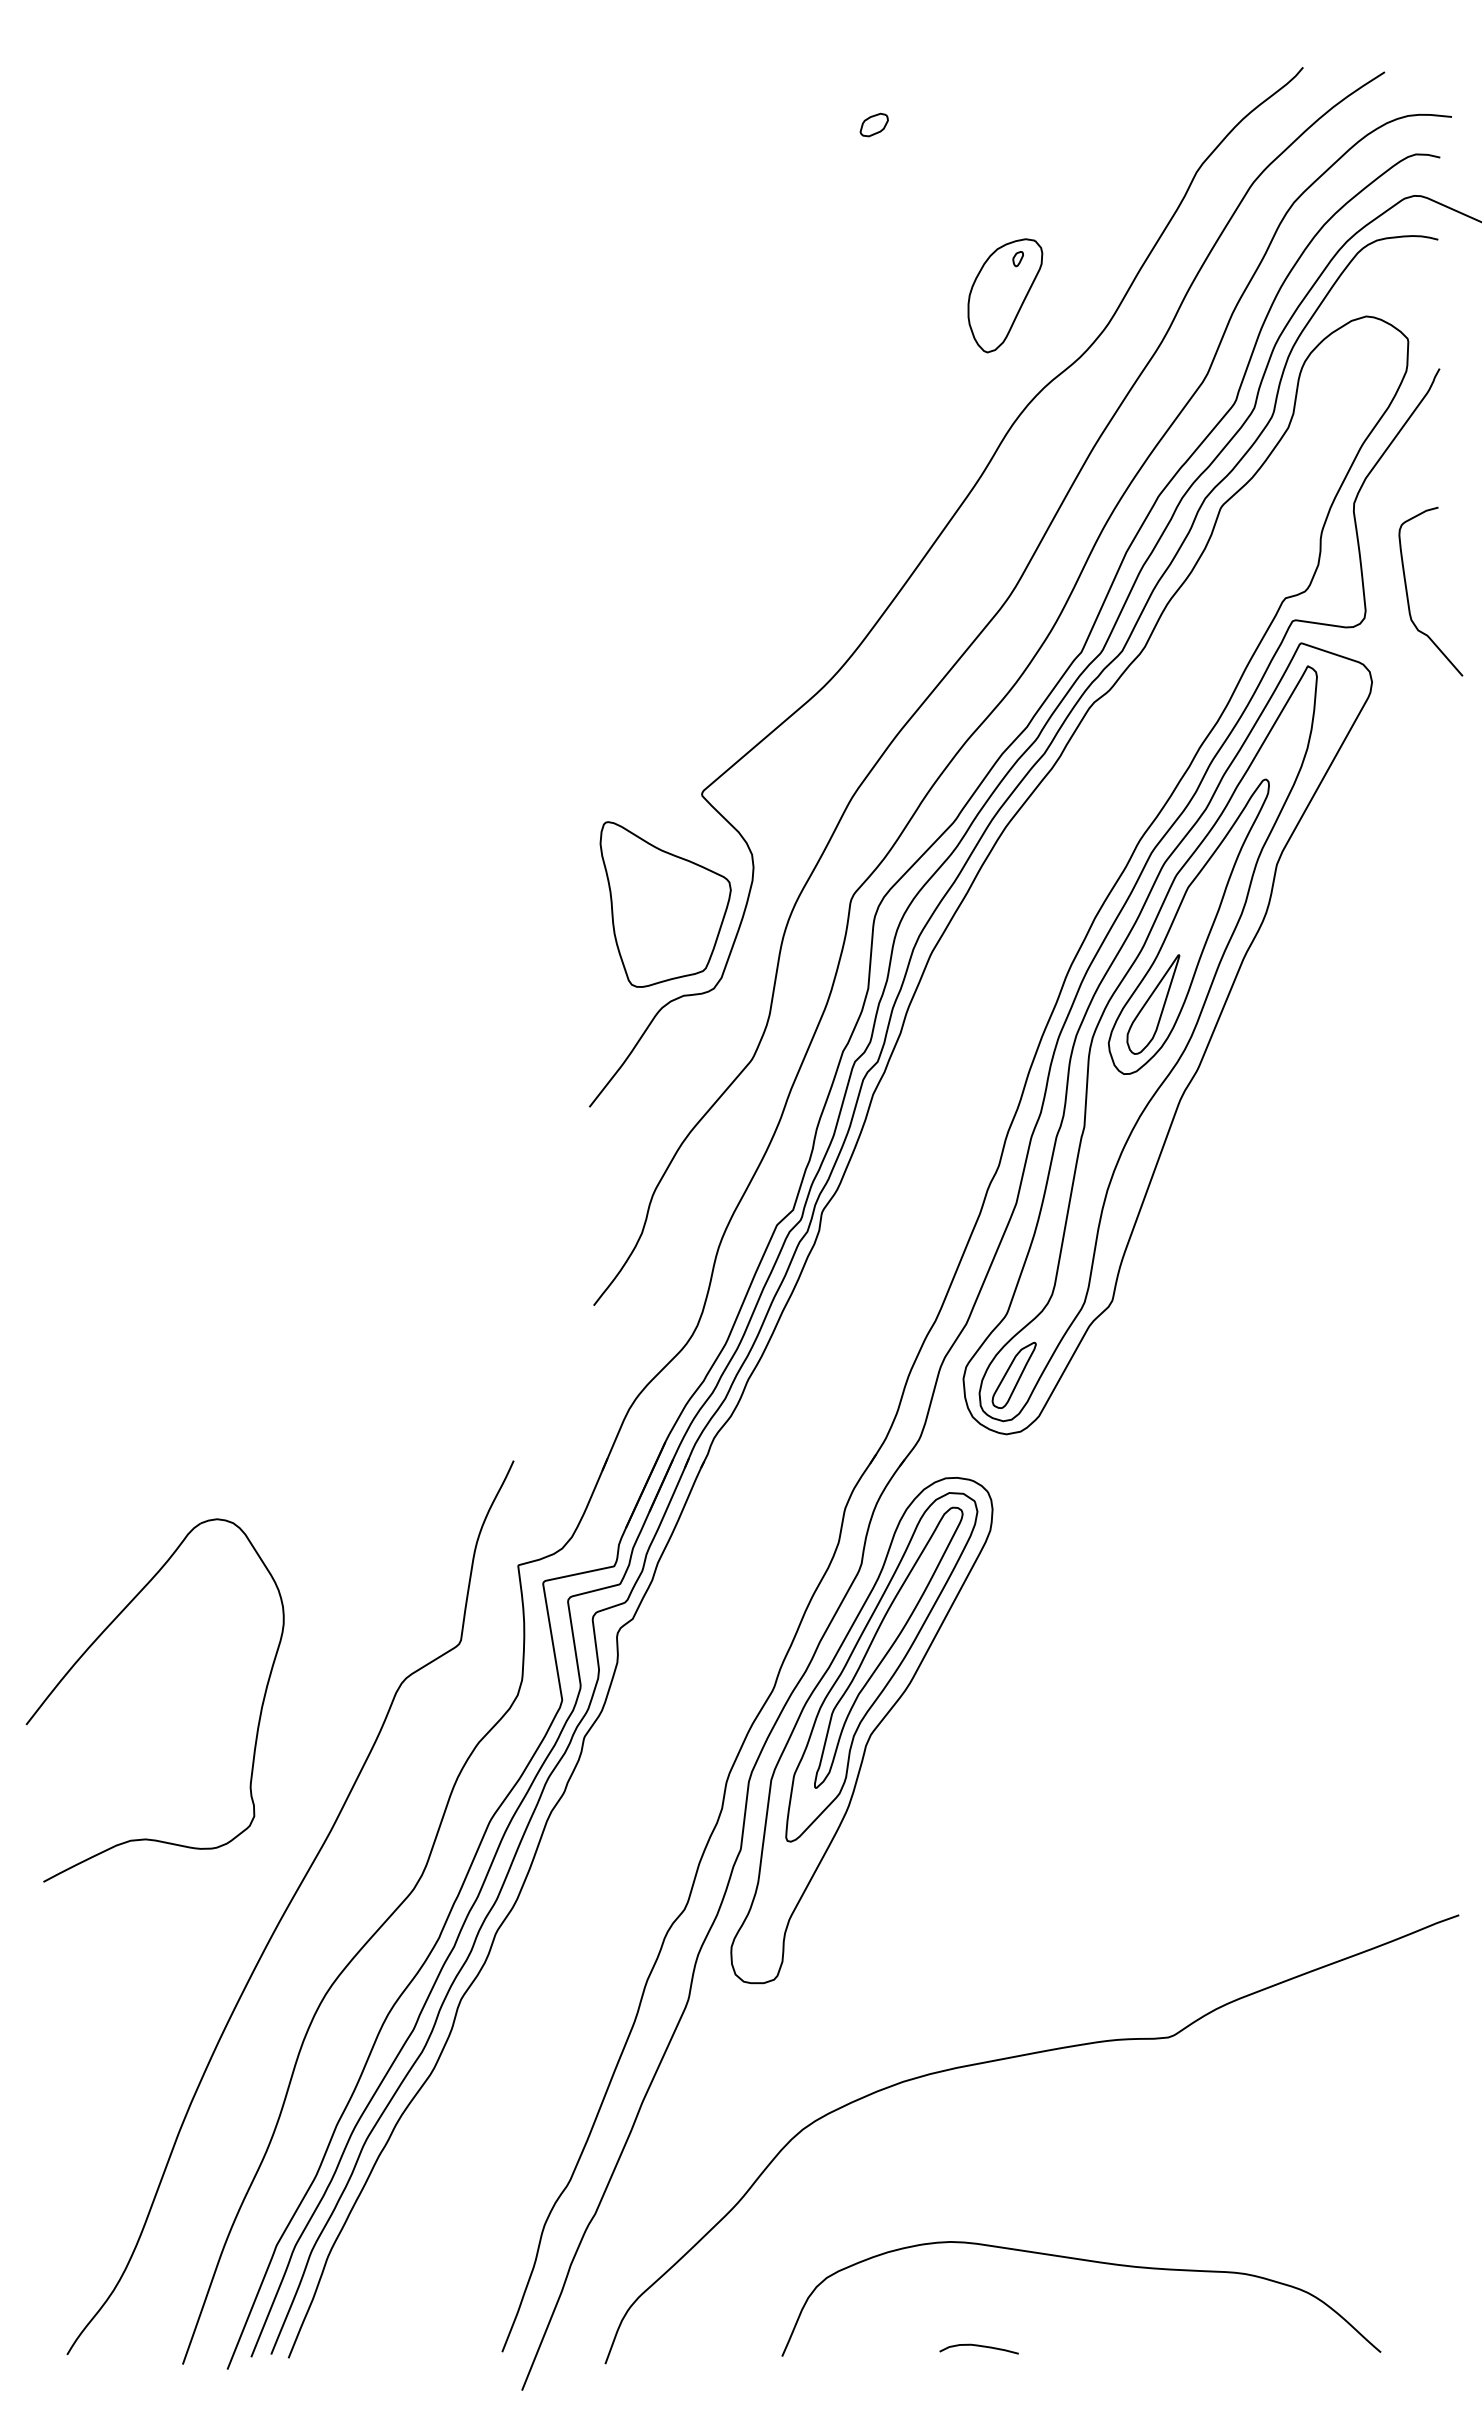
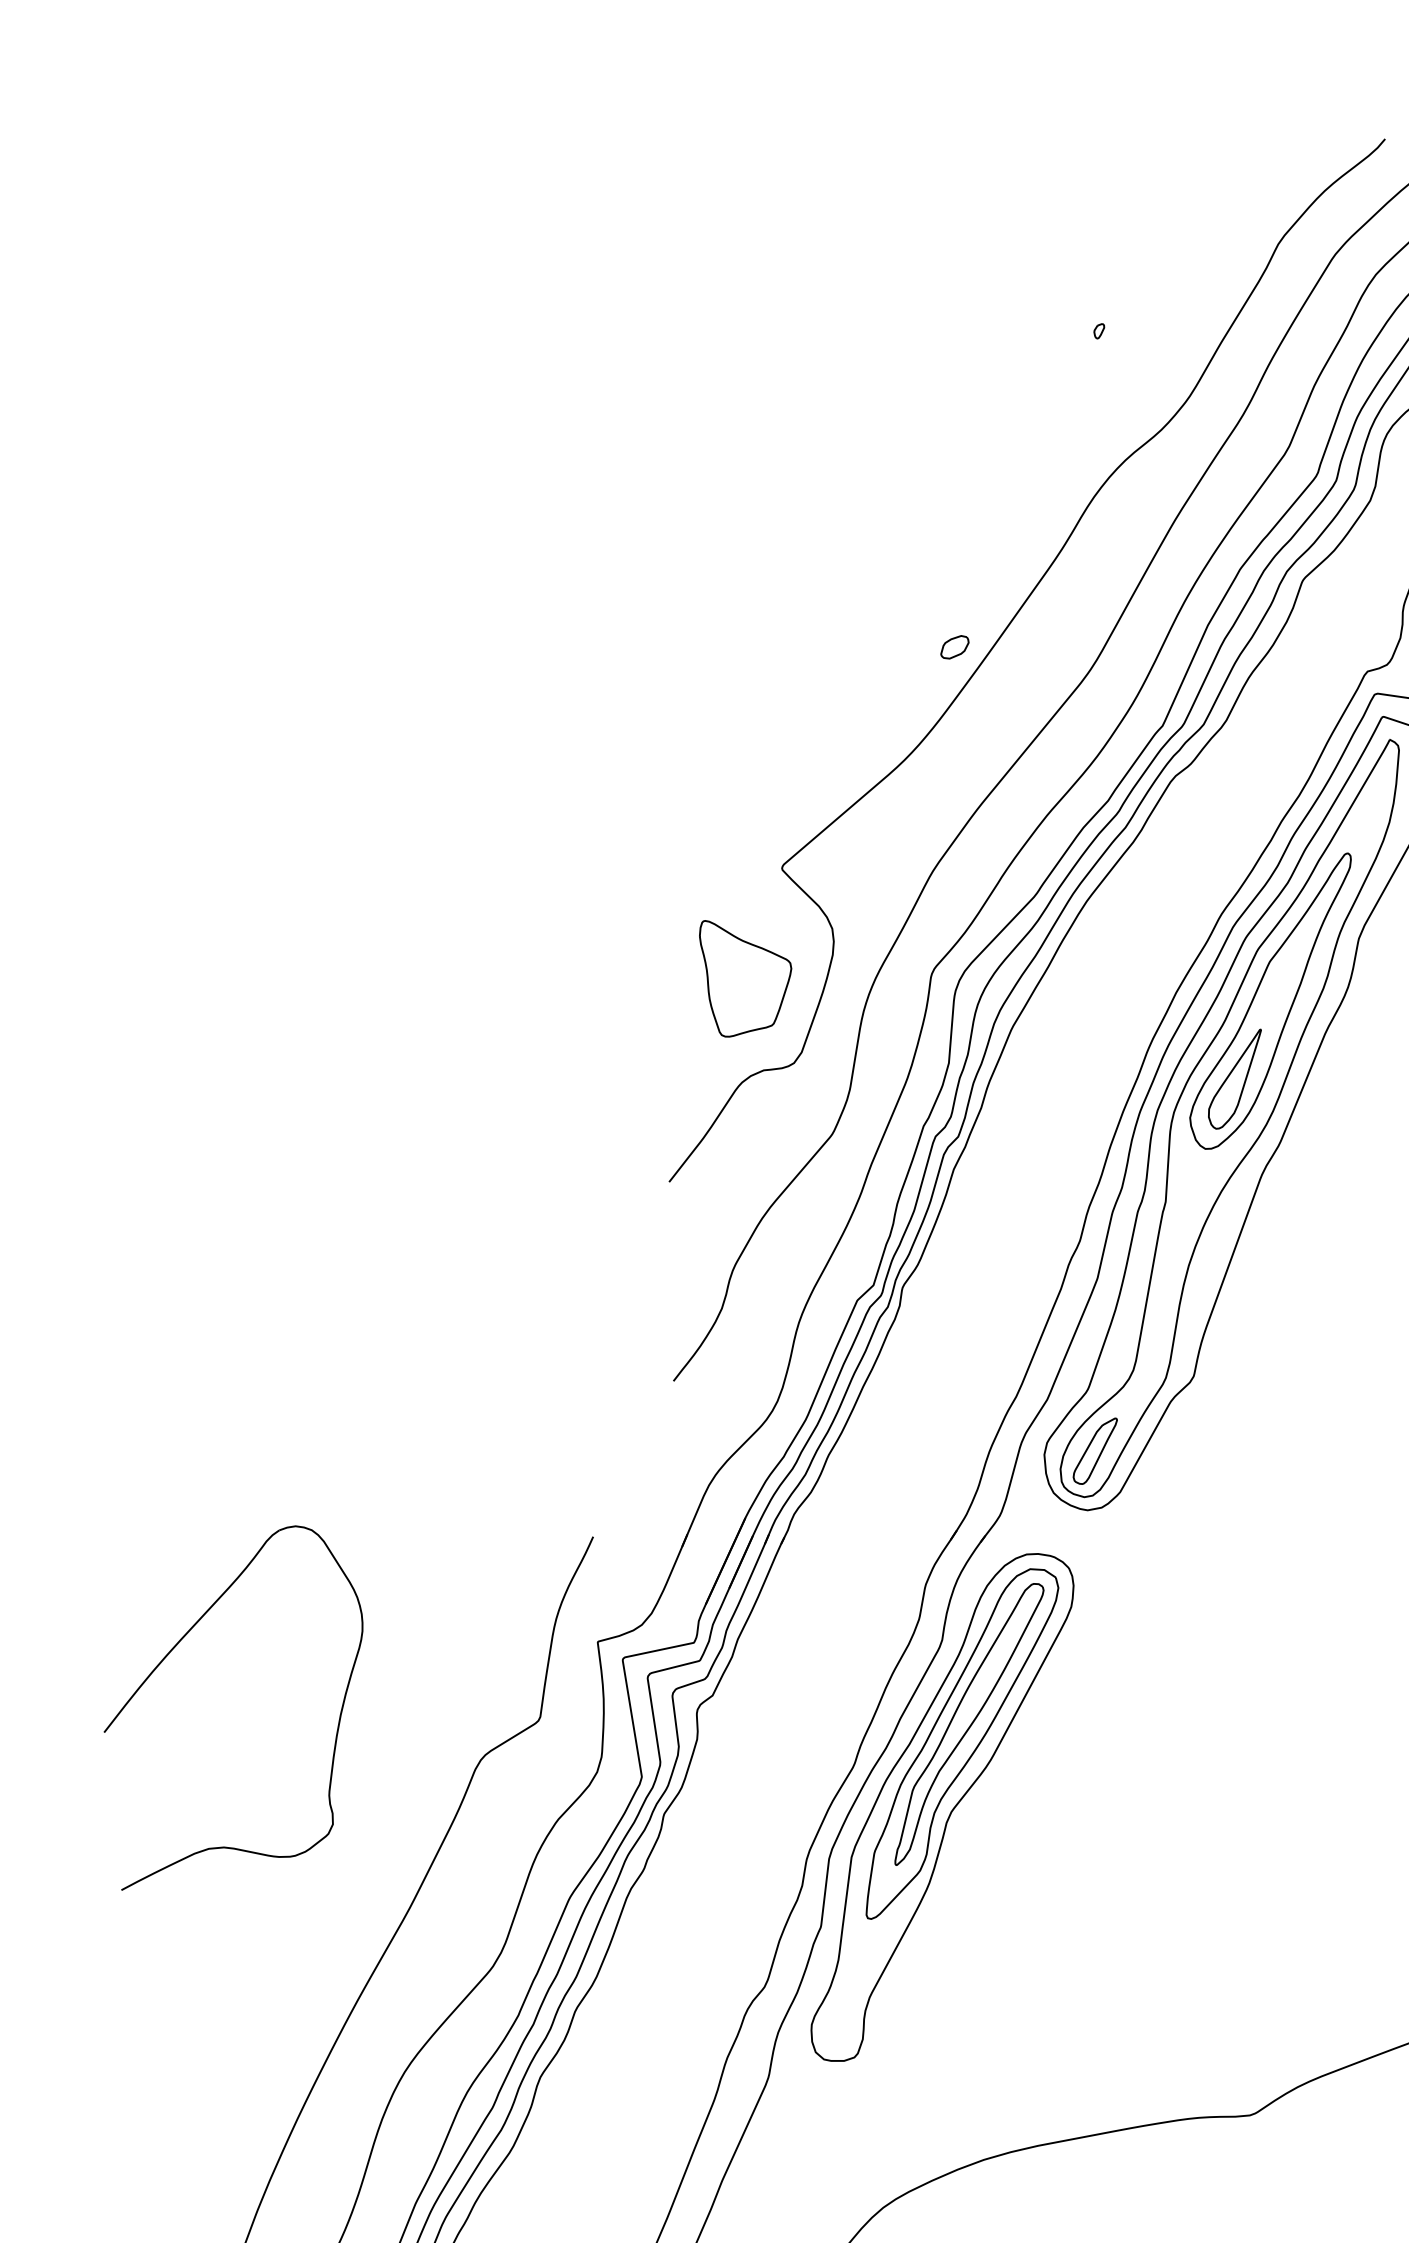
part: (873, 124) -> (954, 646), moved
part: (1005, 295) -> (1086, 367), removed
part: (665, 904) -> (745, 978), size x0.7
part: (94, 1643) -> (172, 1650), moved

